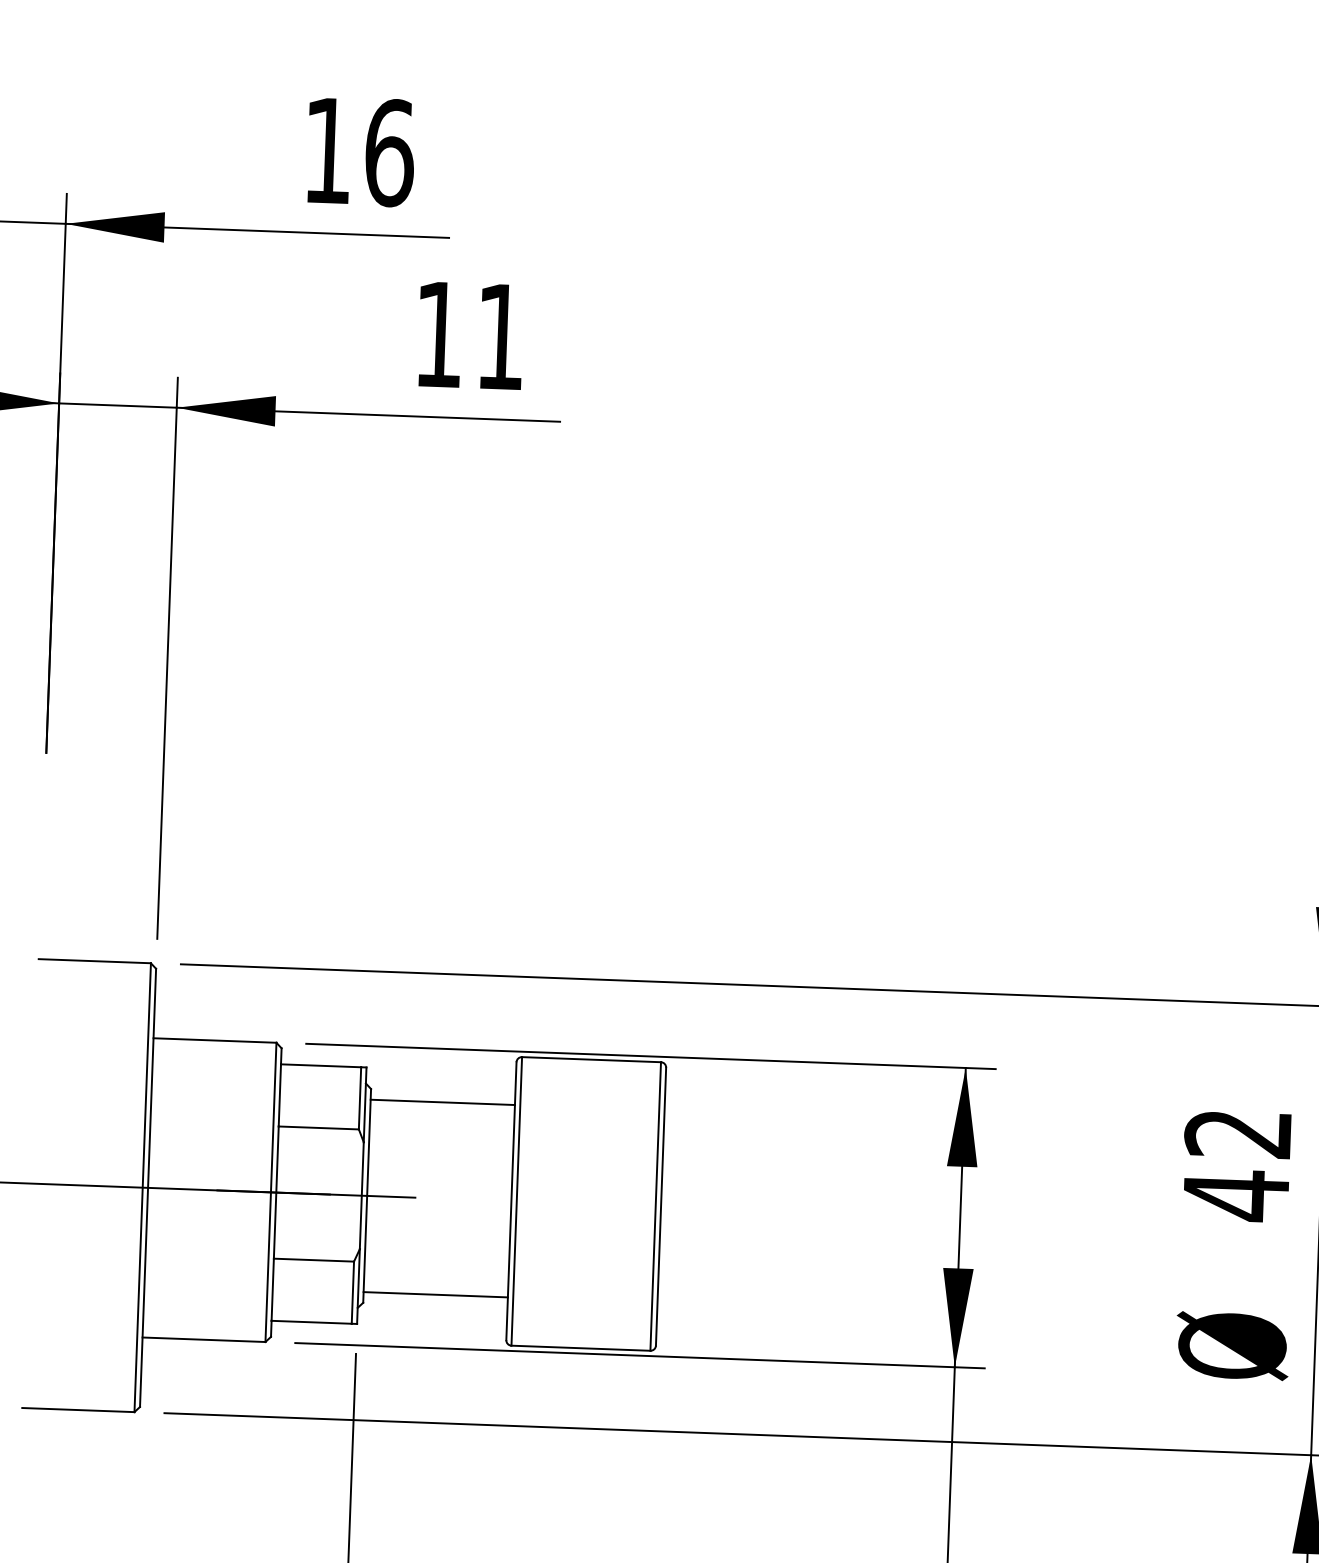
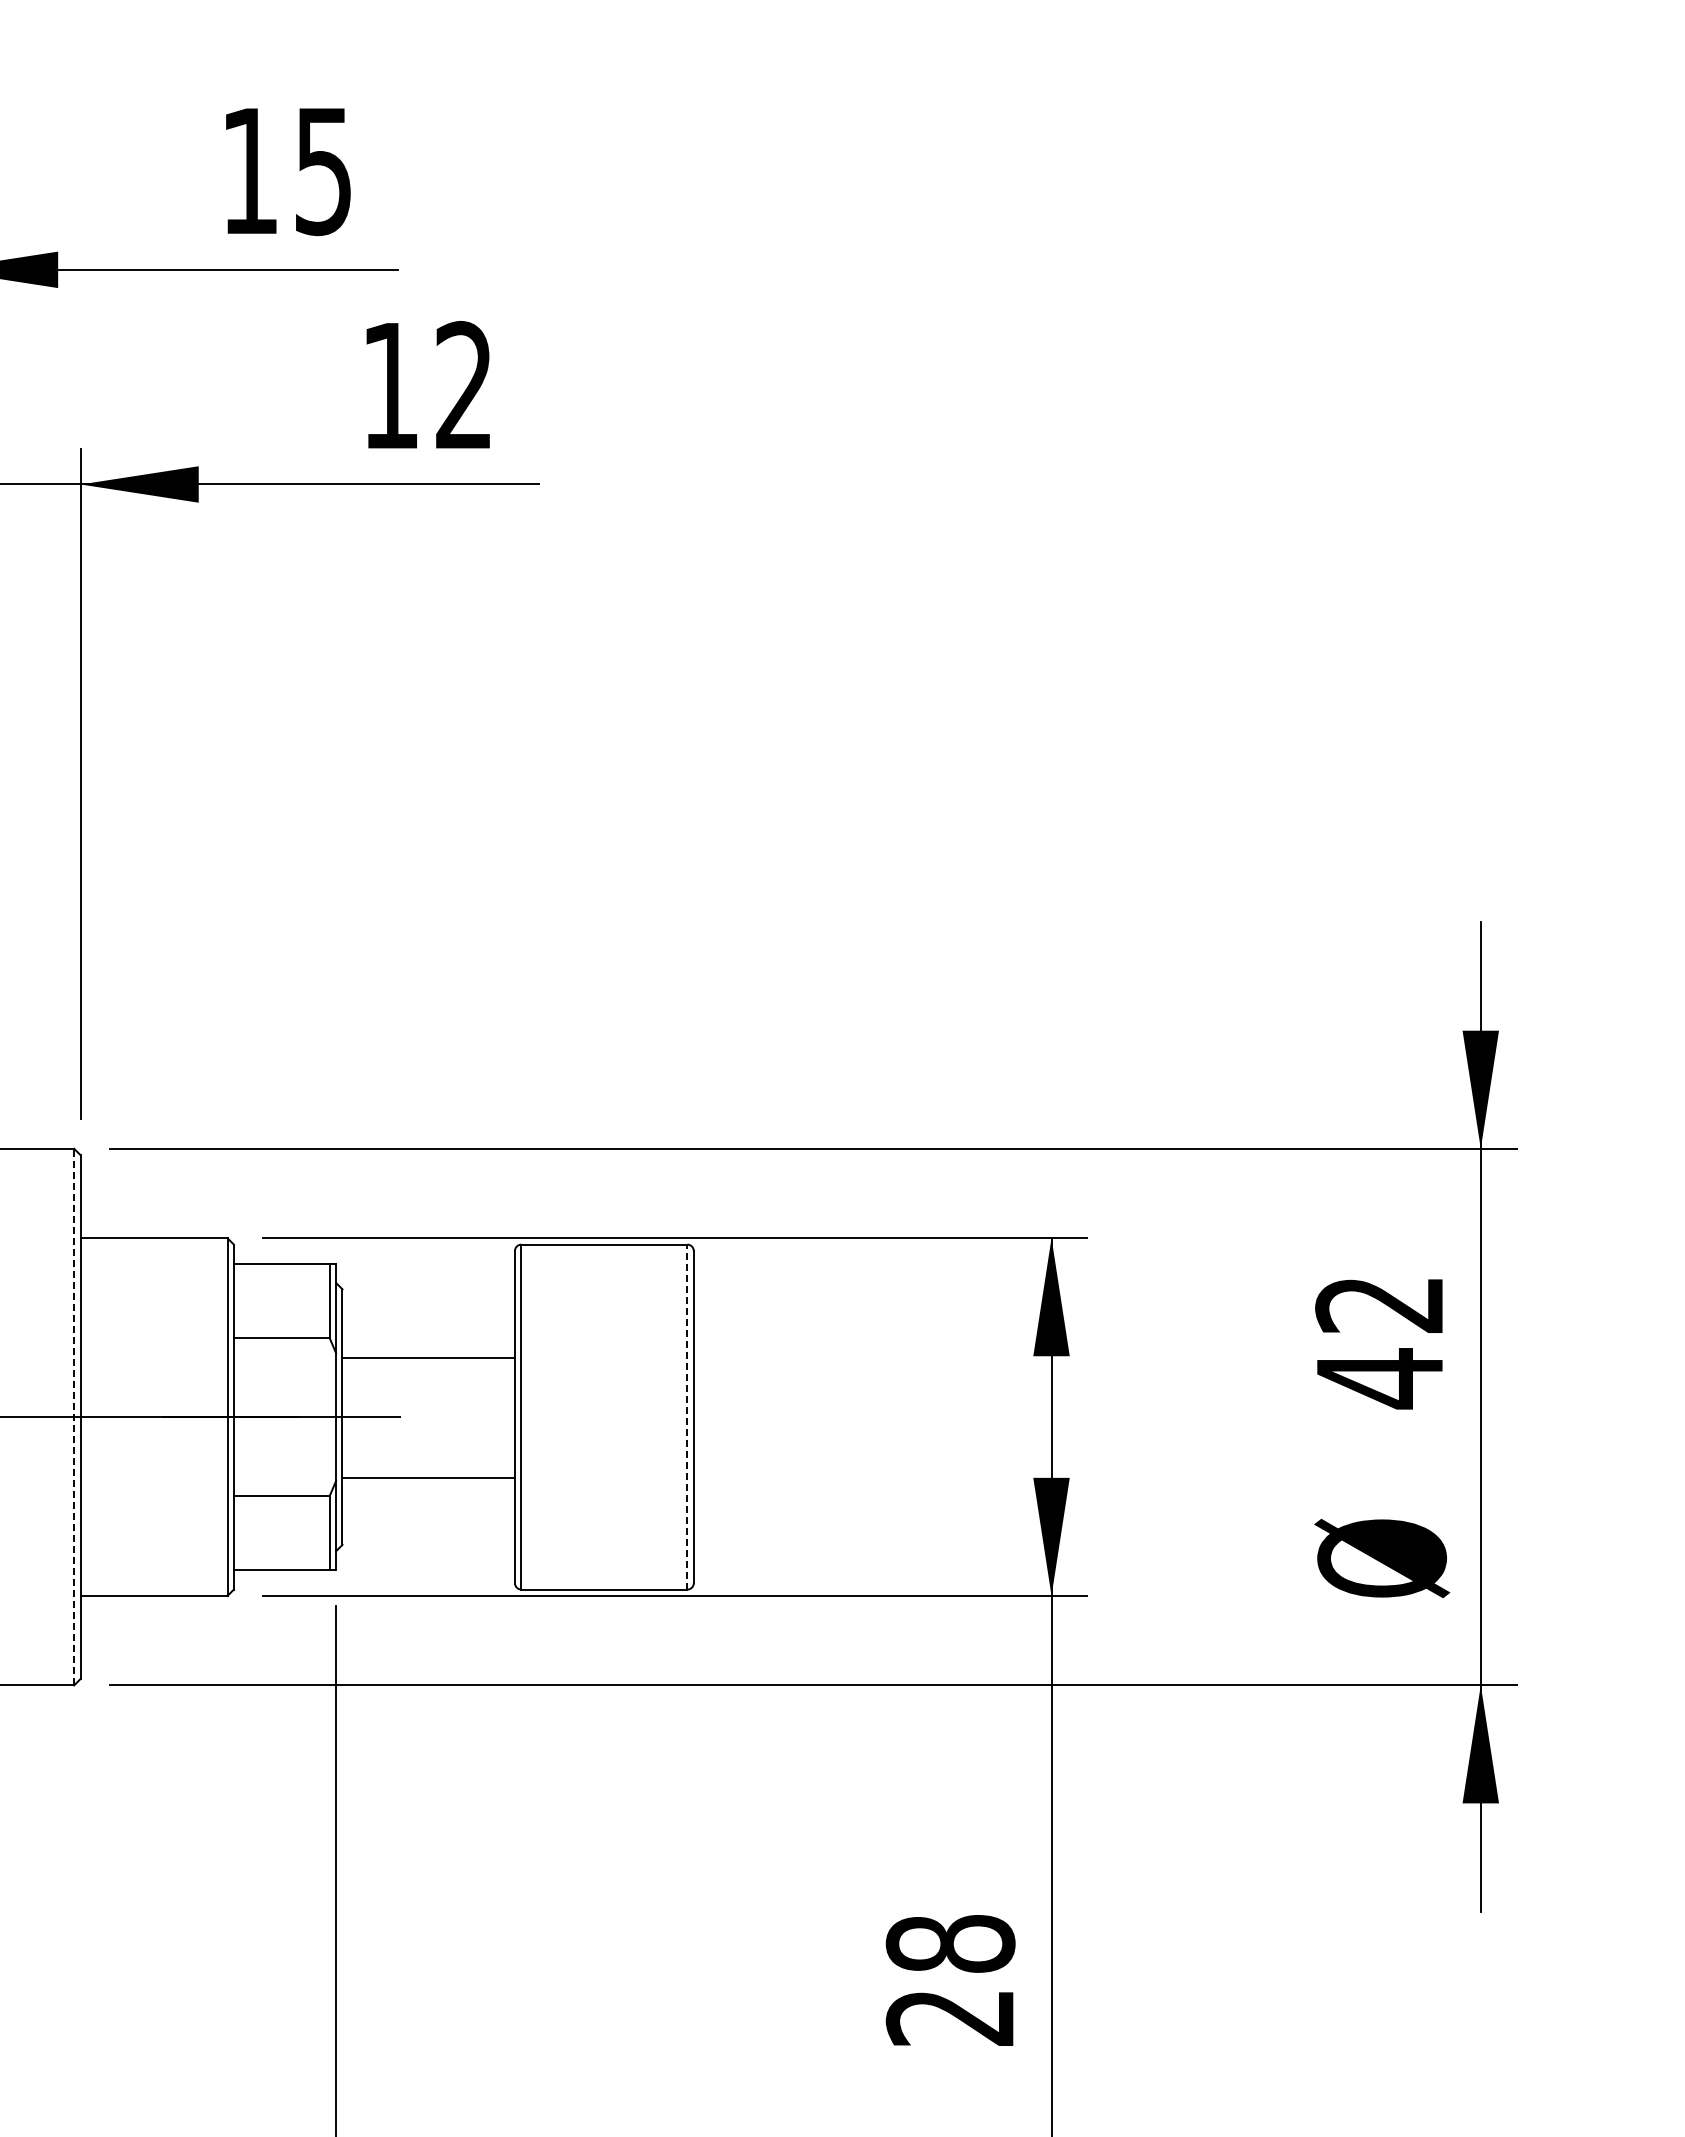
text: (390, 153) -> (324, 171), 16 -> 15
text: (500, 335) -> (463, 384), 11 -> 12
line: (442, 1102) -> (428, 1358), moved
line: (142, 1187) -> (74, 1416), solid -> dashed
line: (655, 1205) -> (687, 1416), solid -> dashed
line: (435, 1295) -> (428, 1478), moved

